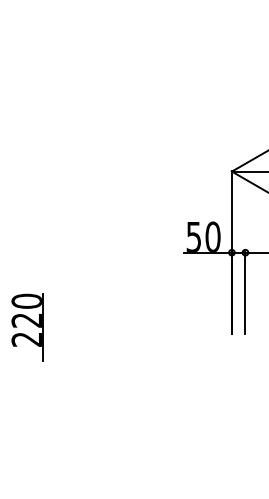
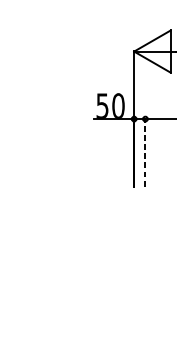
line: (245, 293) -> (145, 153), solid -> dashed

